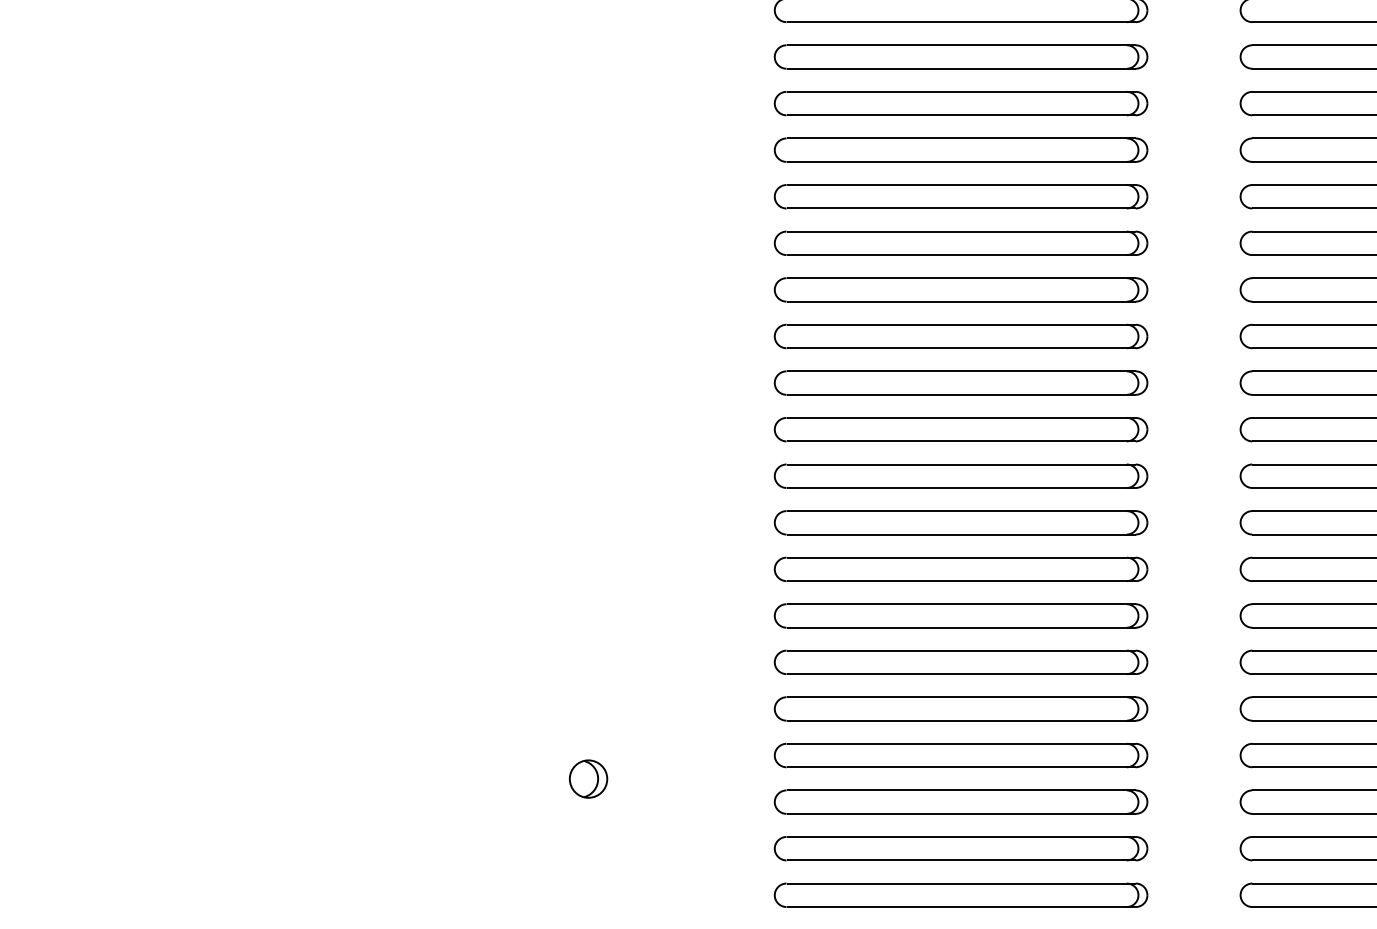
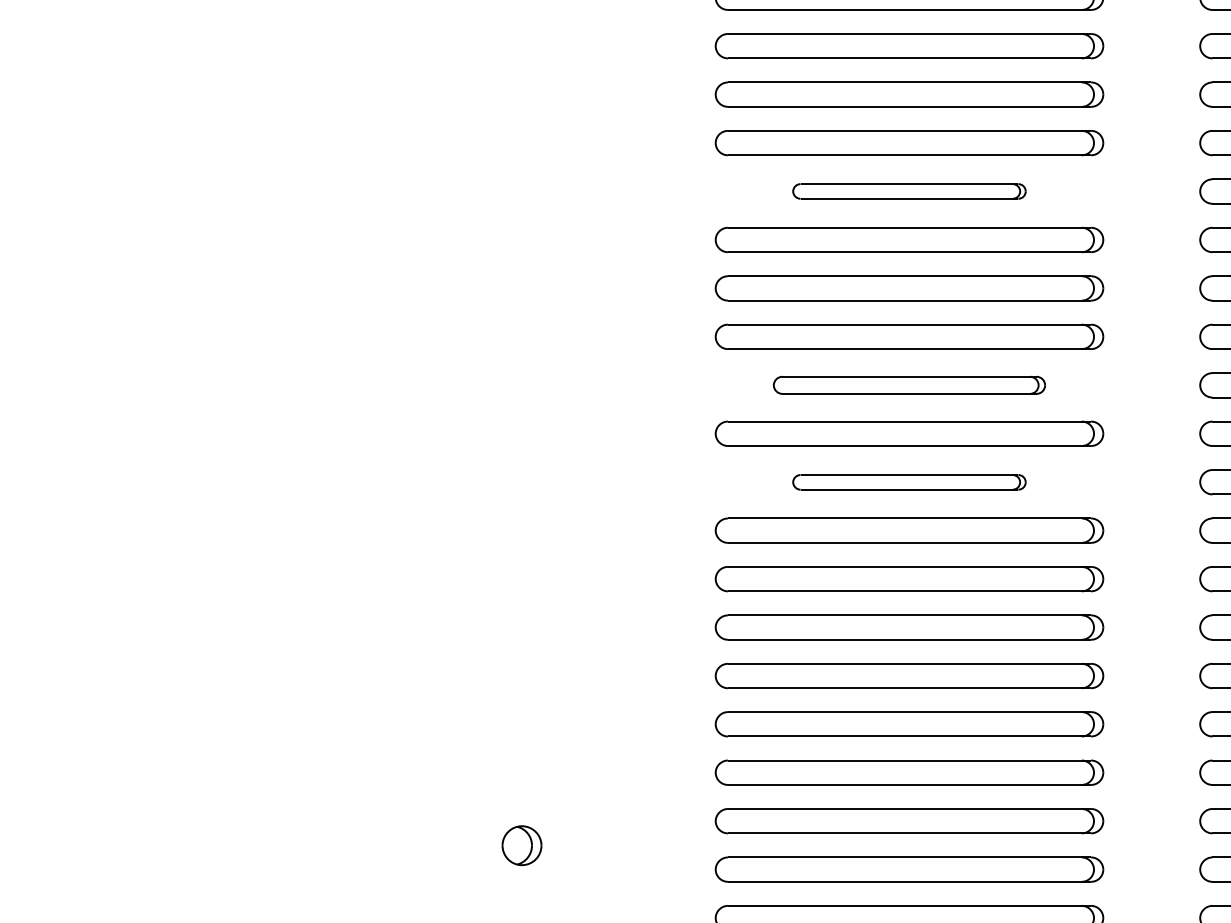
part: (960, 149) -> (908, 190), size x0.6
part: (960, 336) -> (908, 385), size x0.7
part: (960, 429) -> (908, 482), size x0.6

